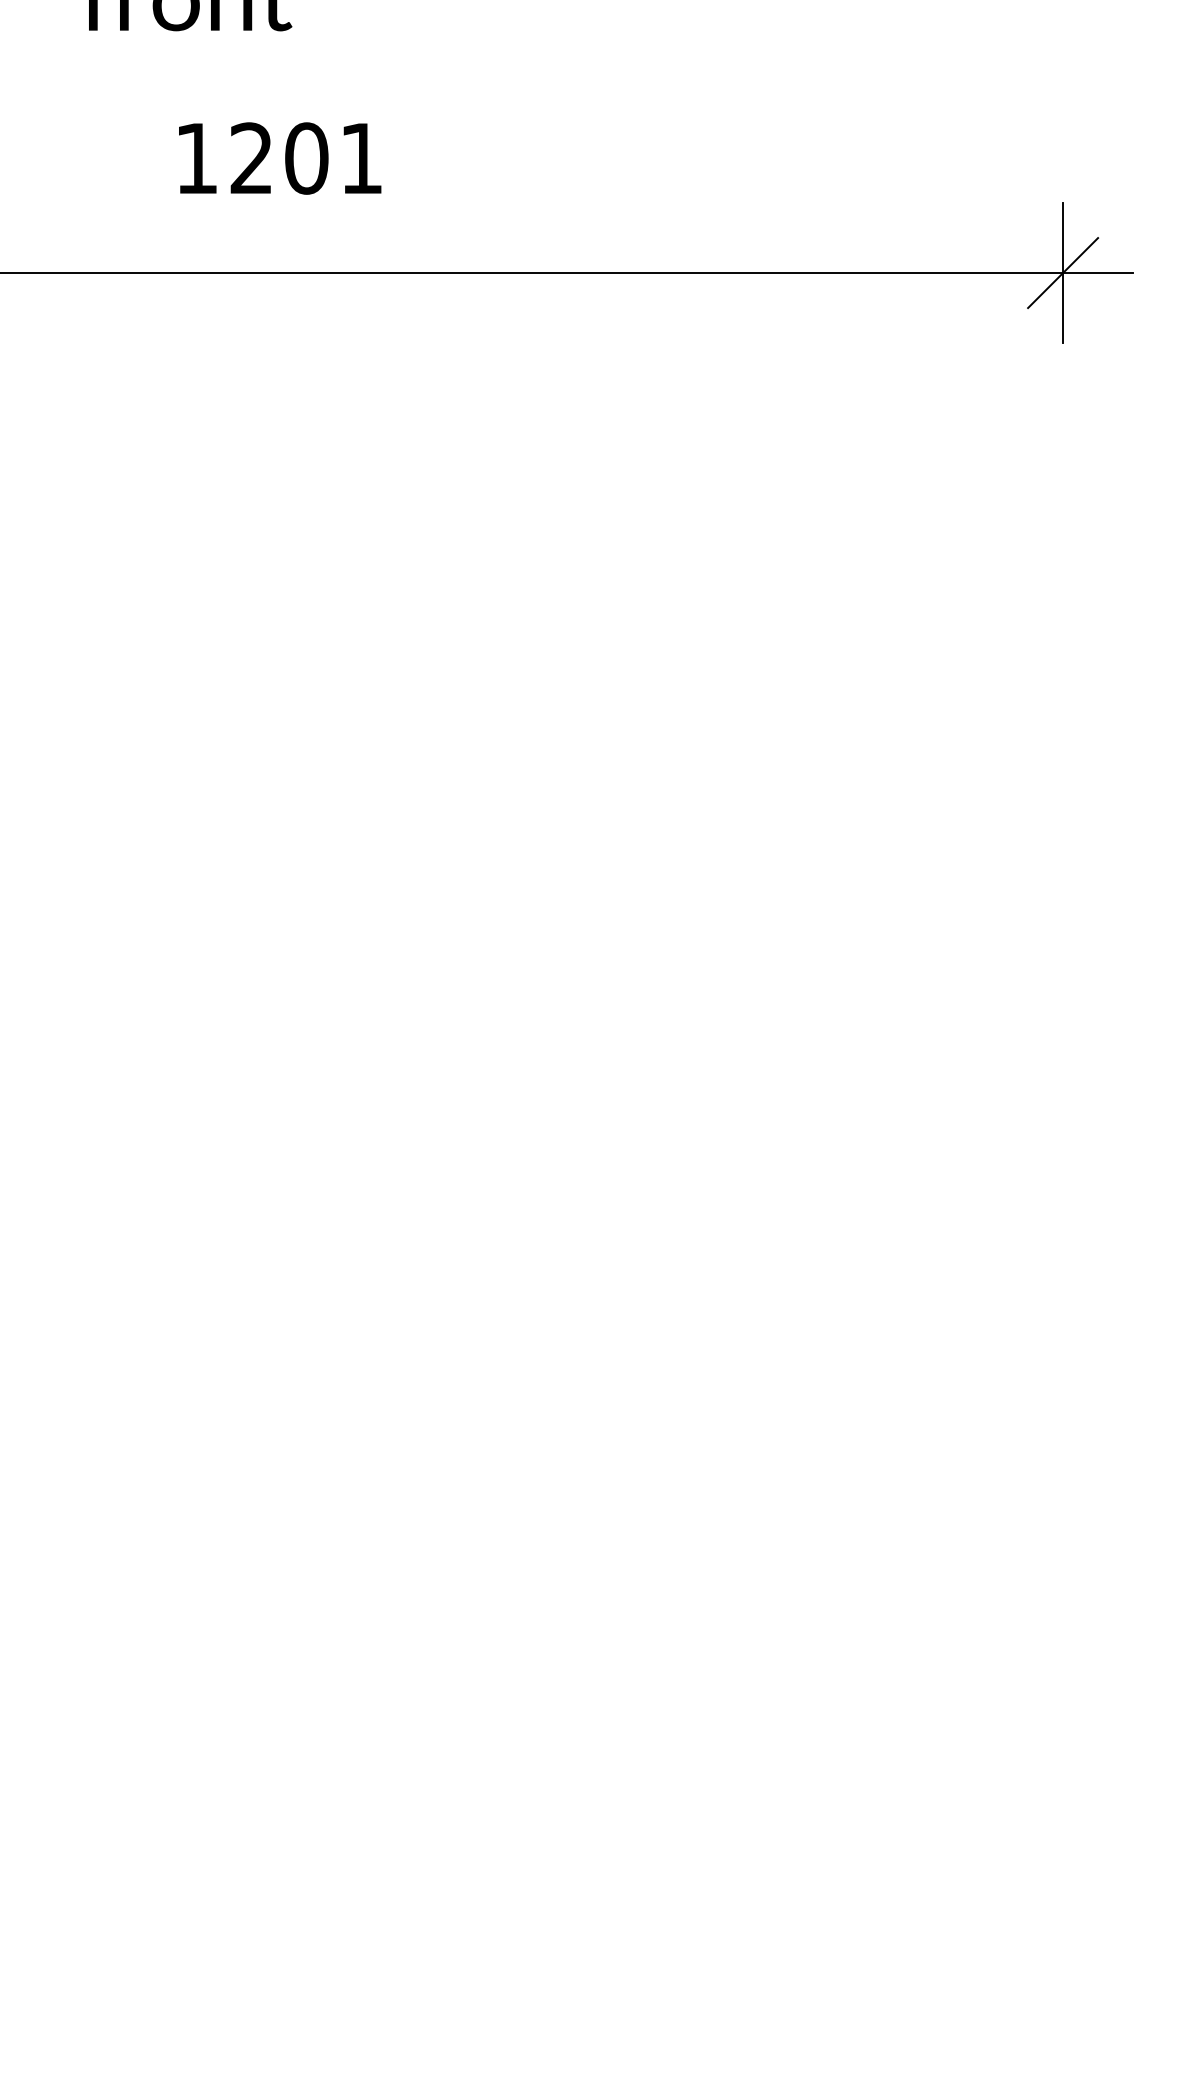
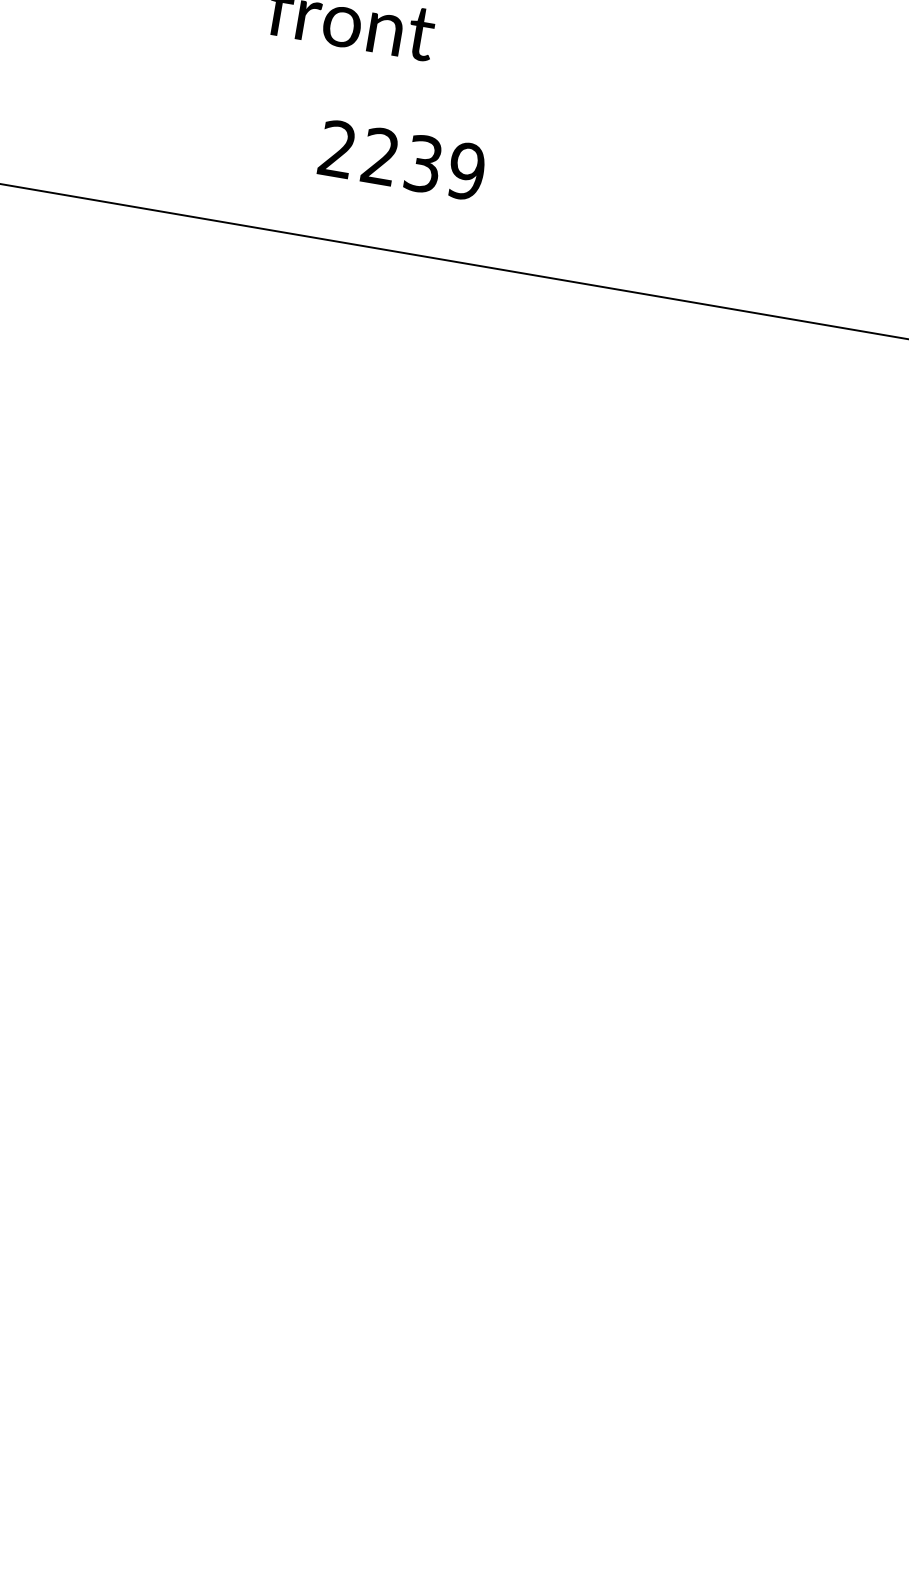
text: (279, 158) -> (402, 160), 1201 -> 2239

